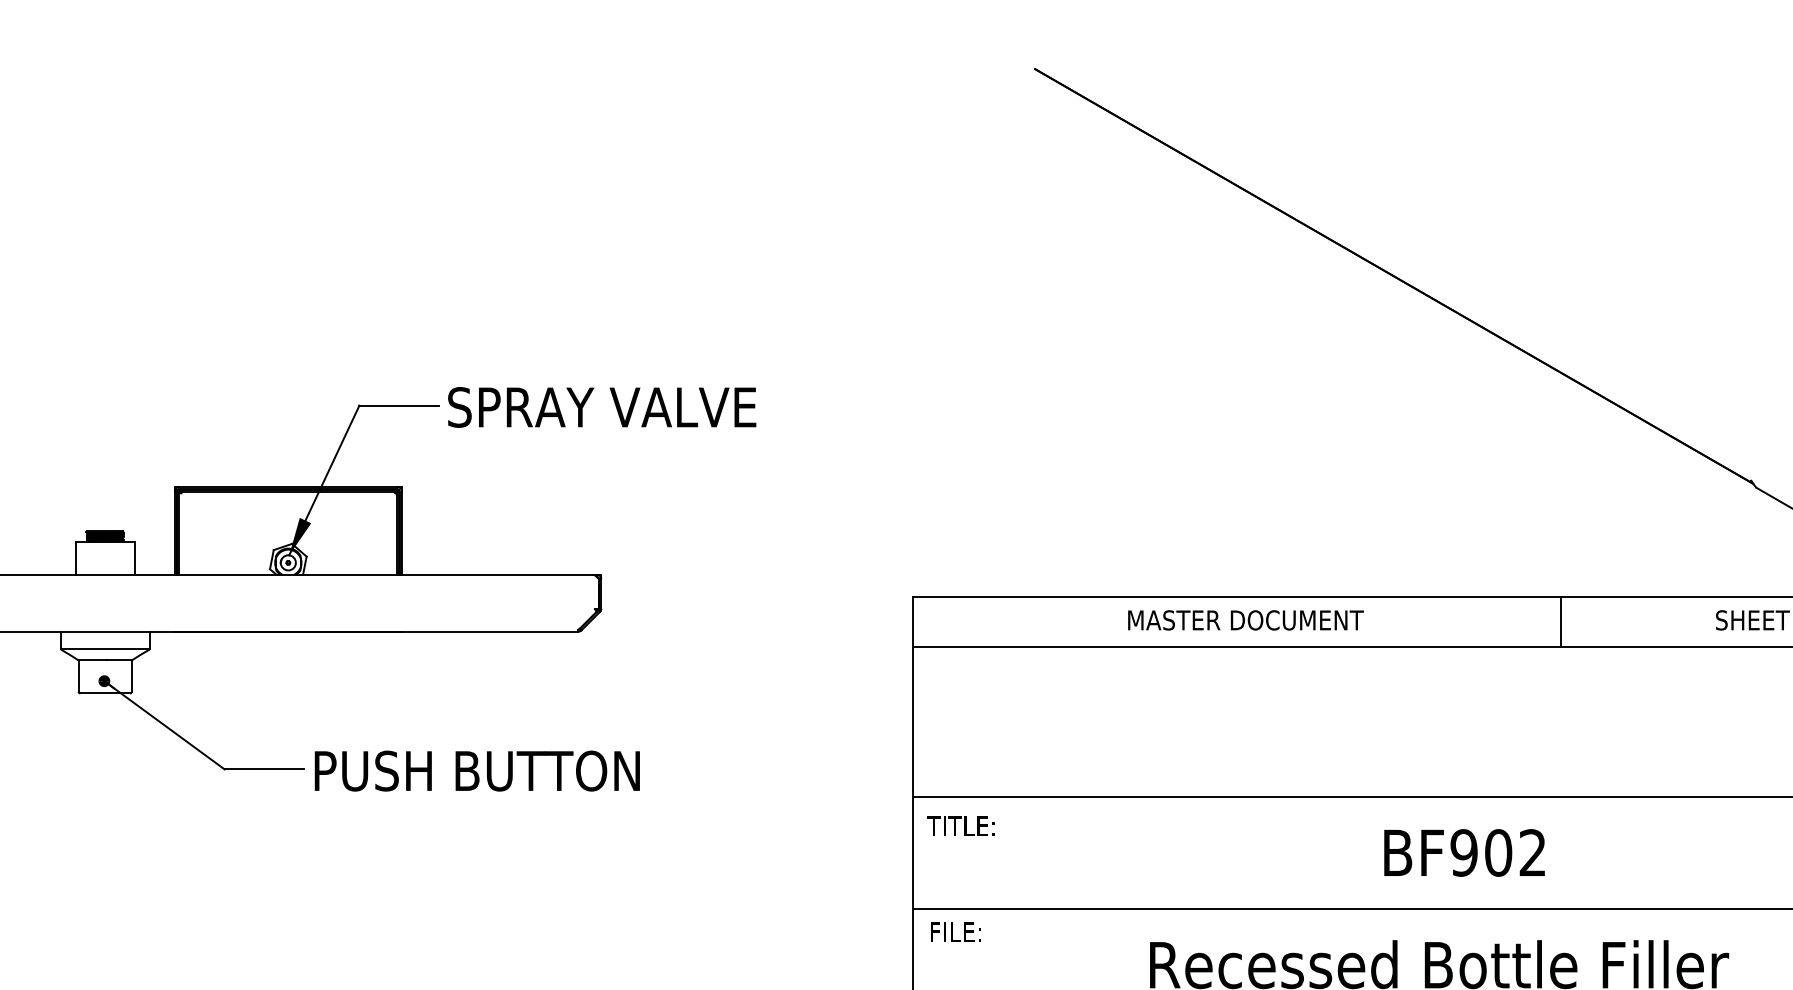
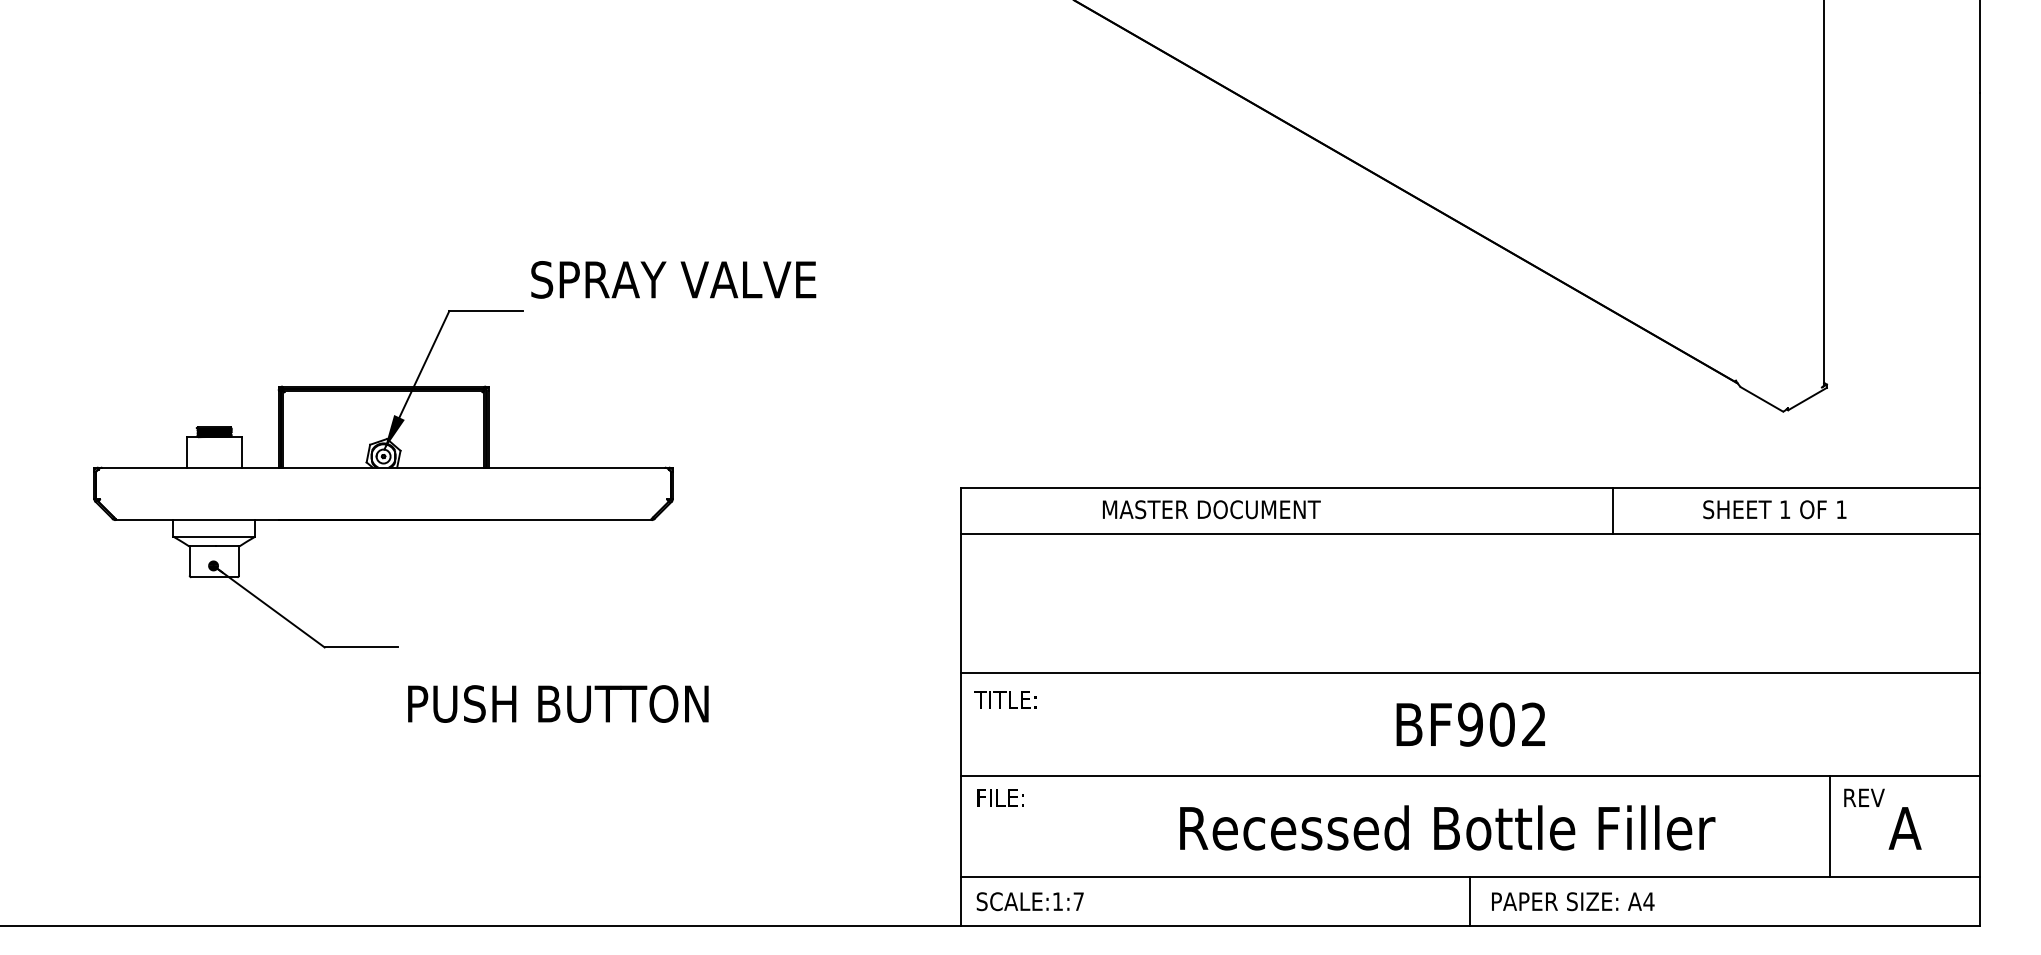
text: (601, 407) -> (673, 279), moved
text: (1245, 620) -> (1211, 509), moved
line: (1561, 622) -> (1613, 511), moved
text: (477, 770) -> (558, 703), moved

